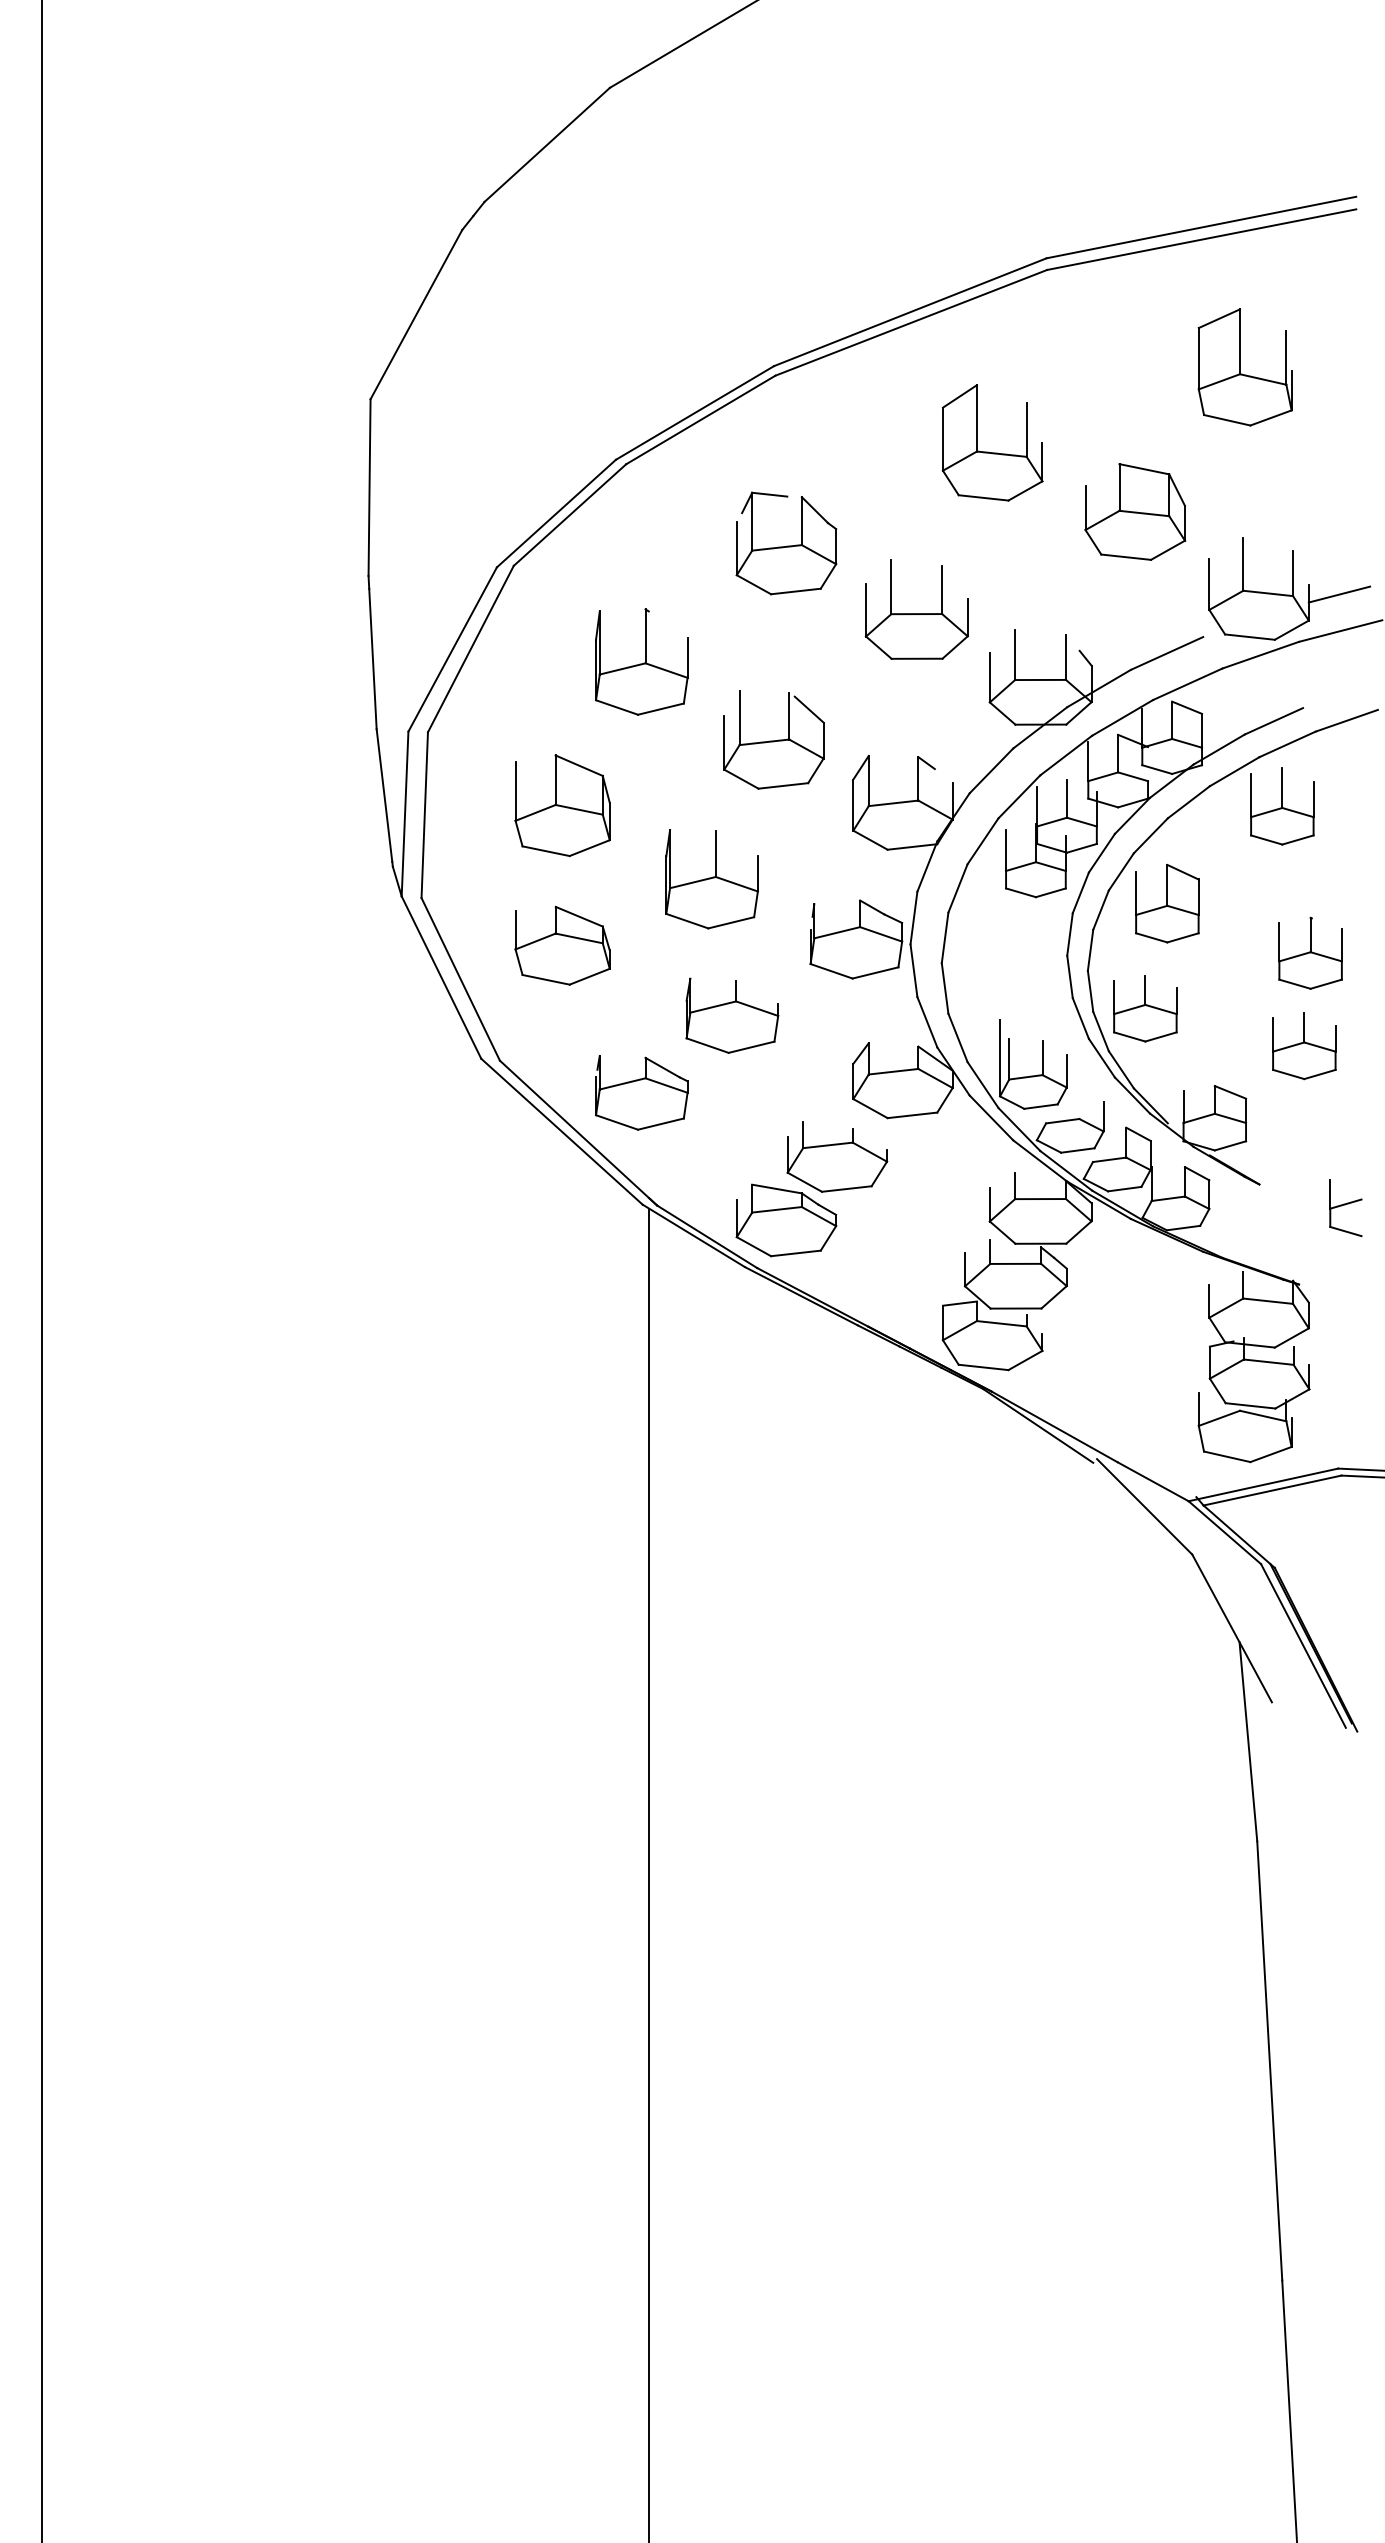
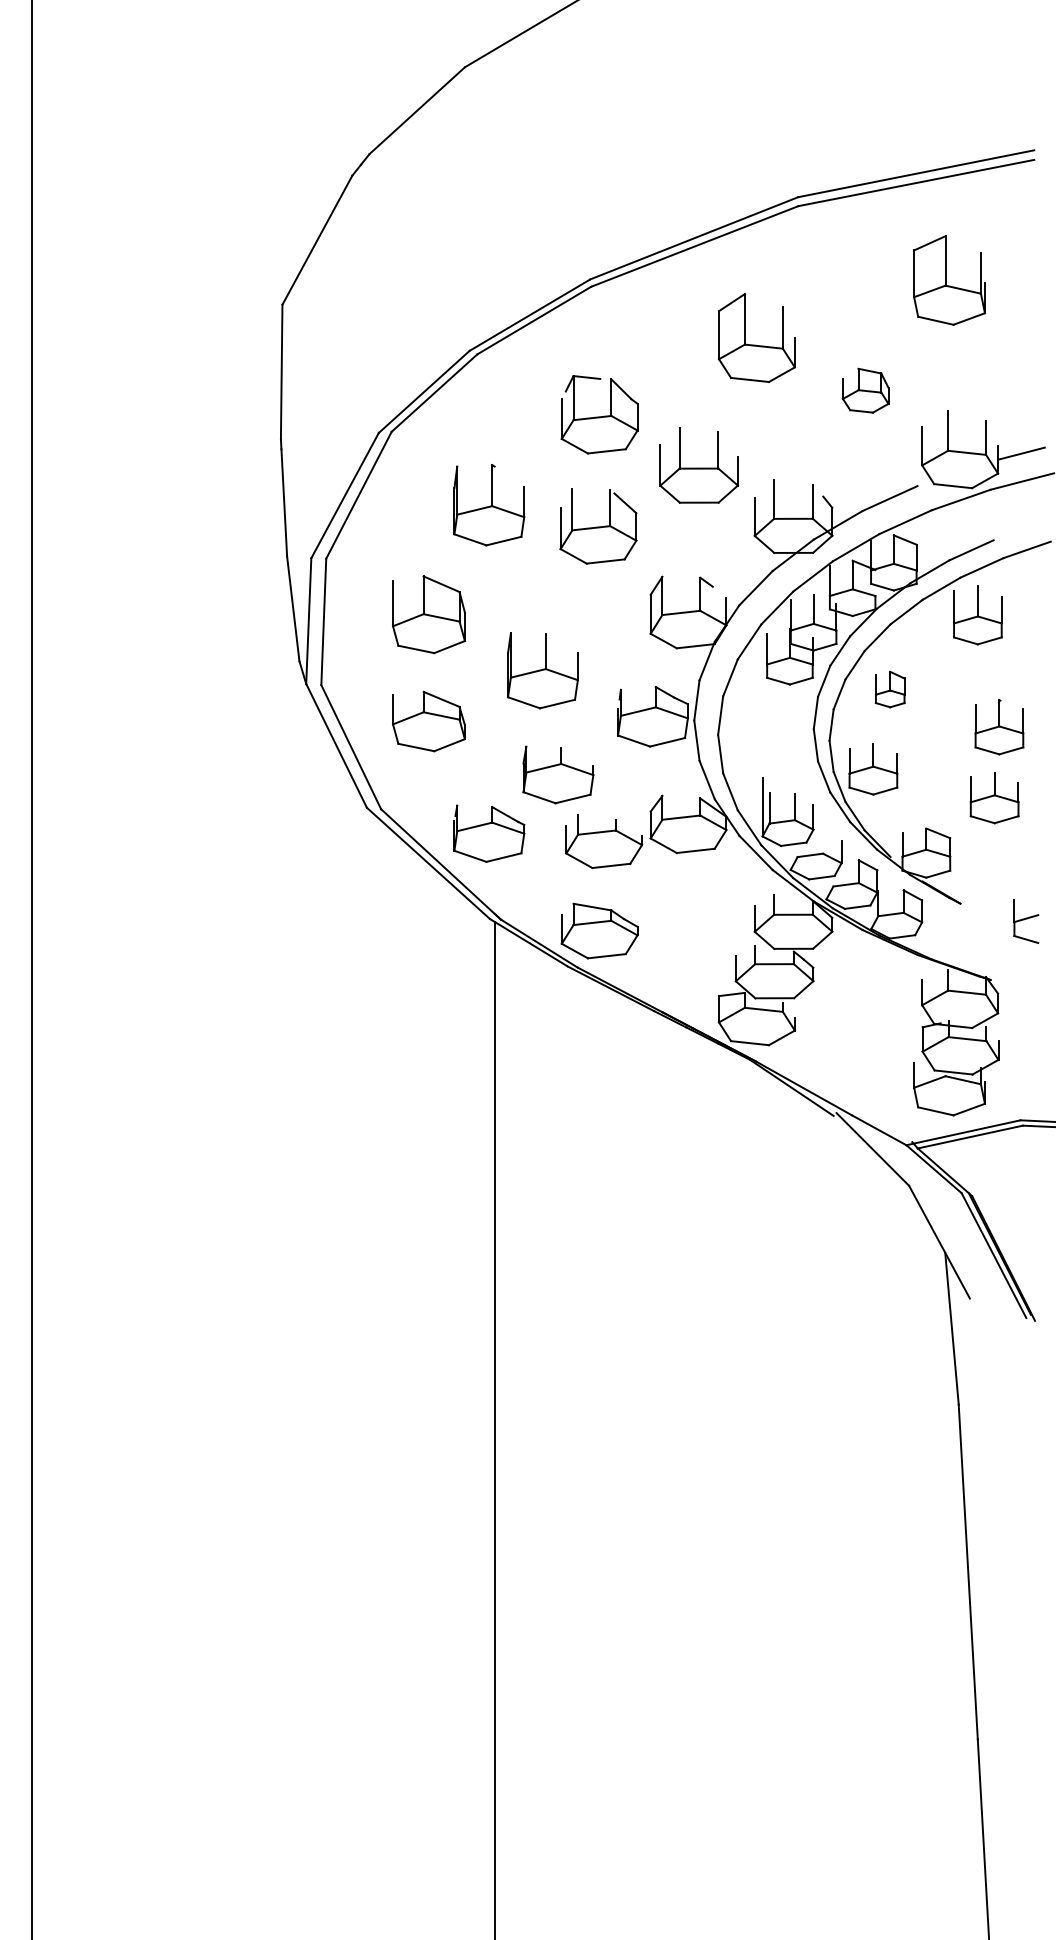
part: (1135, 511) -> (865, 390), size x0.6
part: (773, 739) -> (598, 526), moved
part: (1167, 903) -> (890, 689), size x0.6
part: (837, 1156) -> (604, 841), moved

